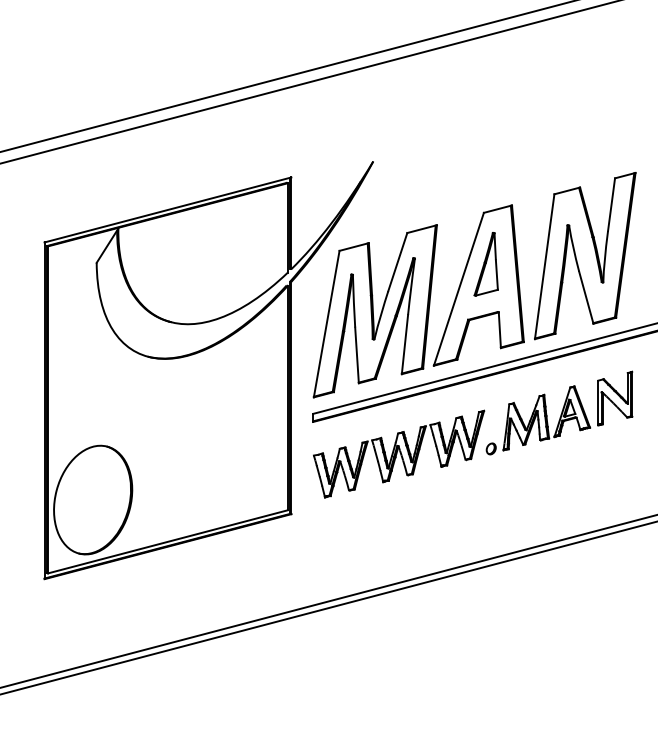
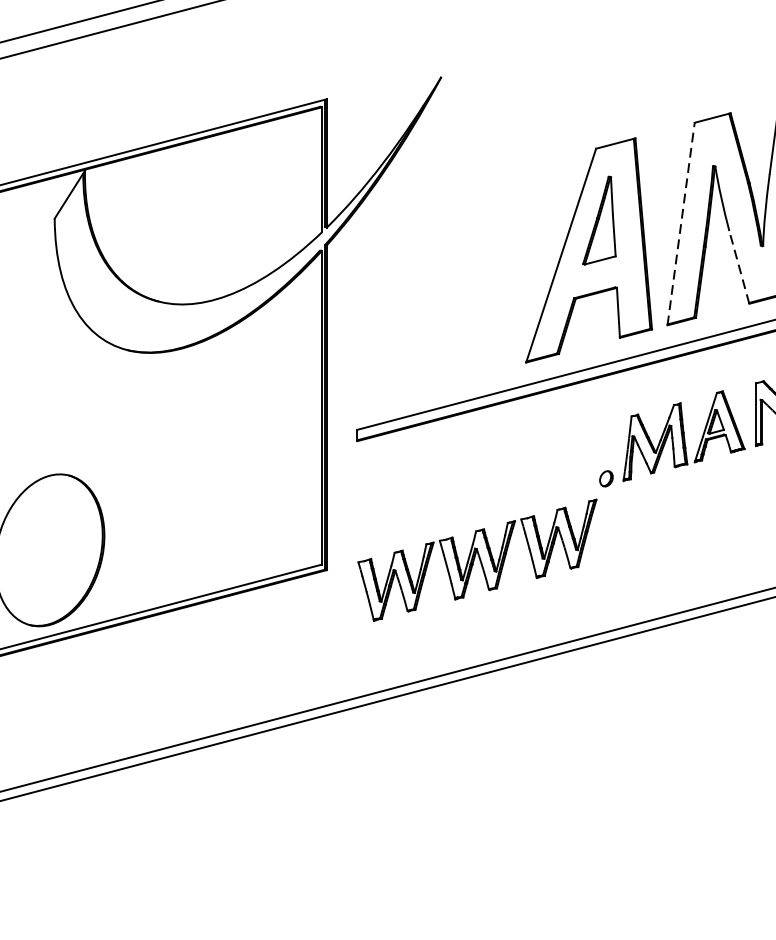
line: (544, 266) -> (680, 223), solid -> dashed
line: (586, 297) -> (739, 267), solid -> dashed
part: (374, 311) -> (443, 286), removed
part: (399, 453) -> (478, 559), moved

